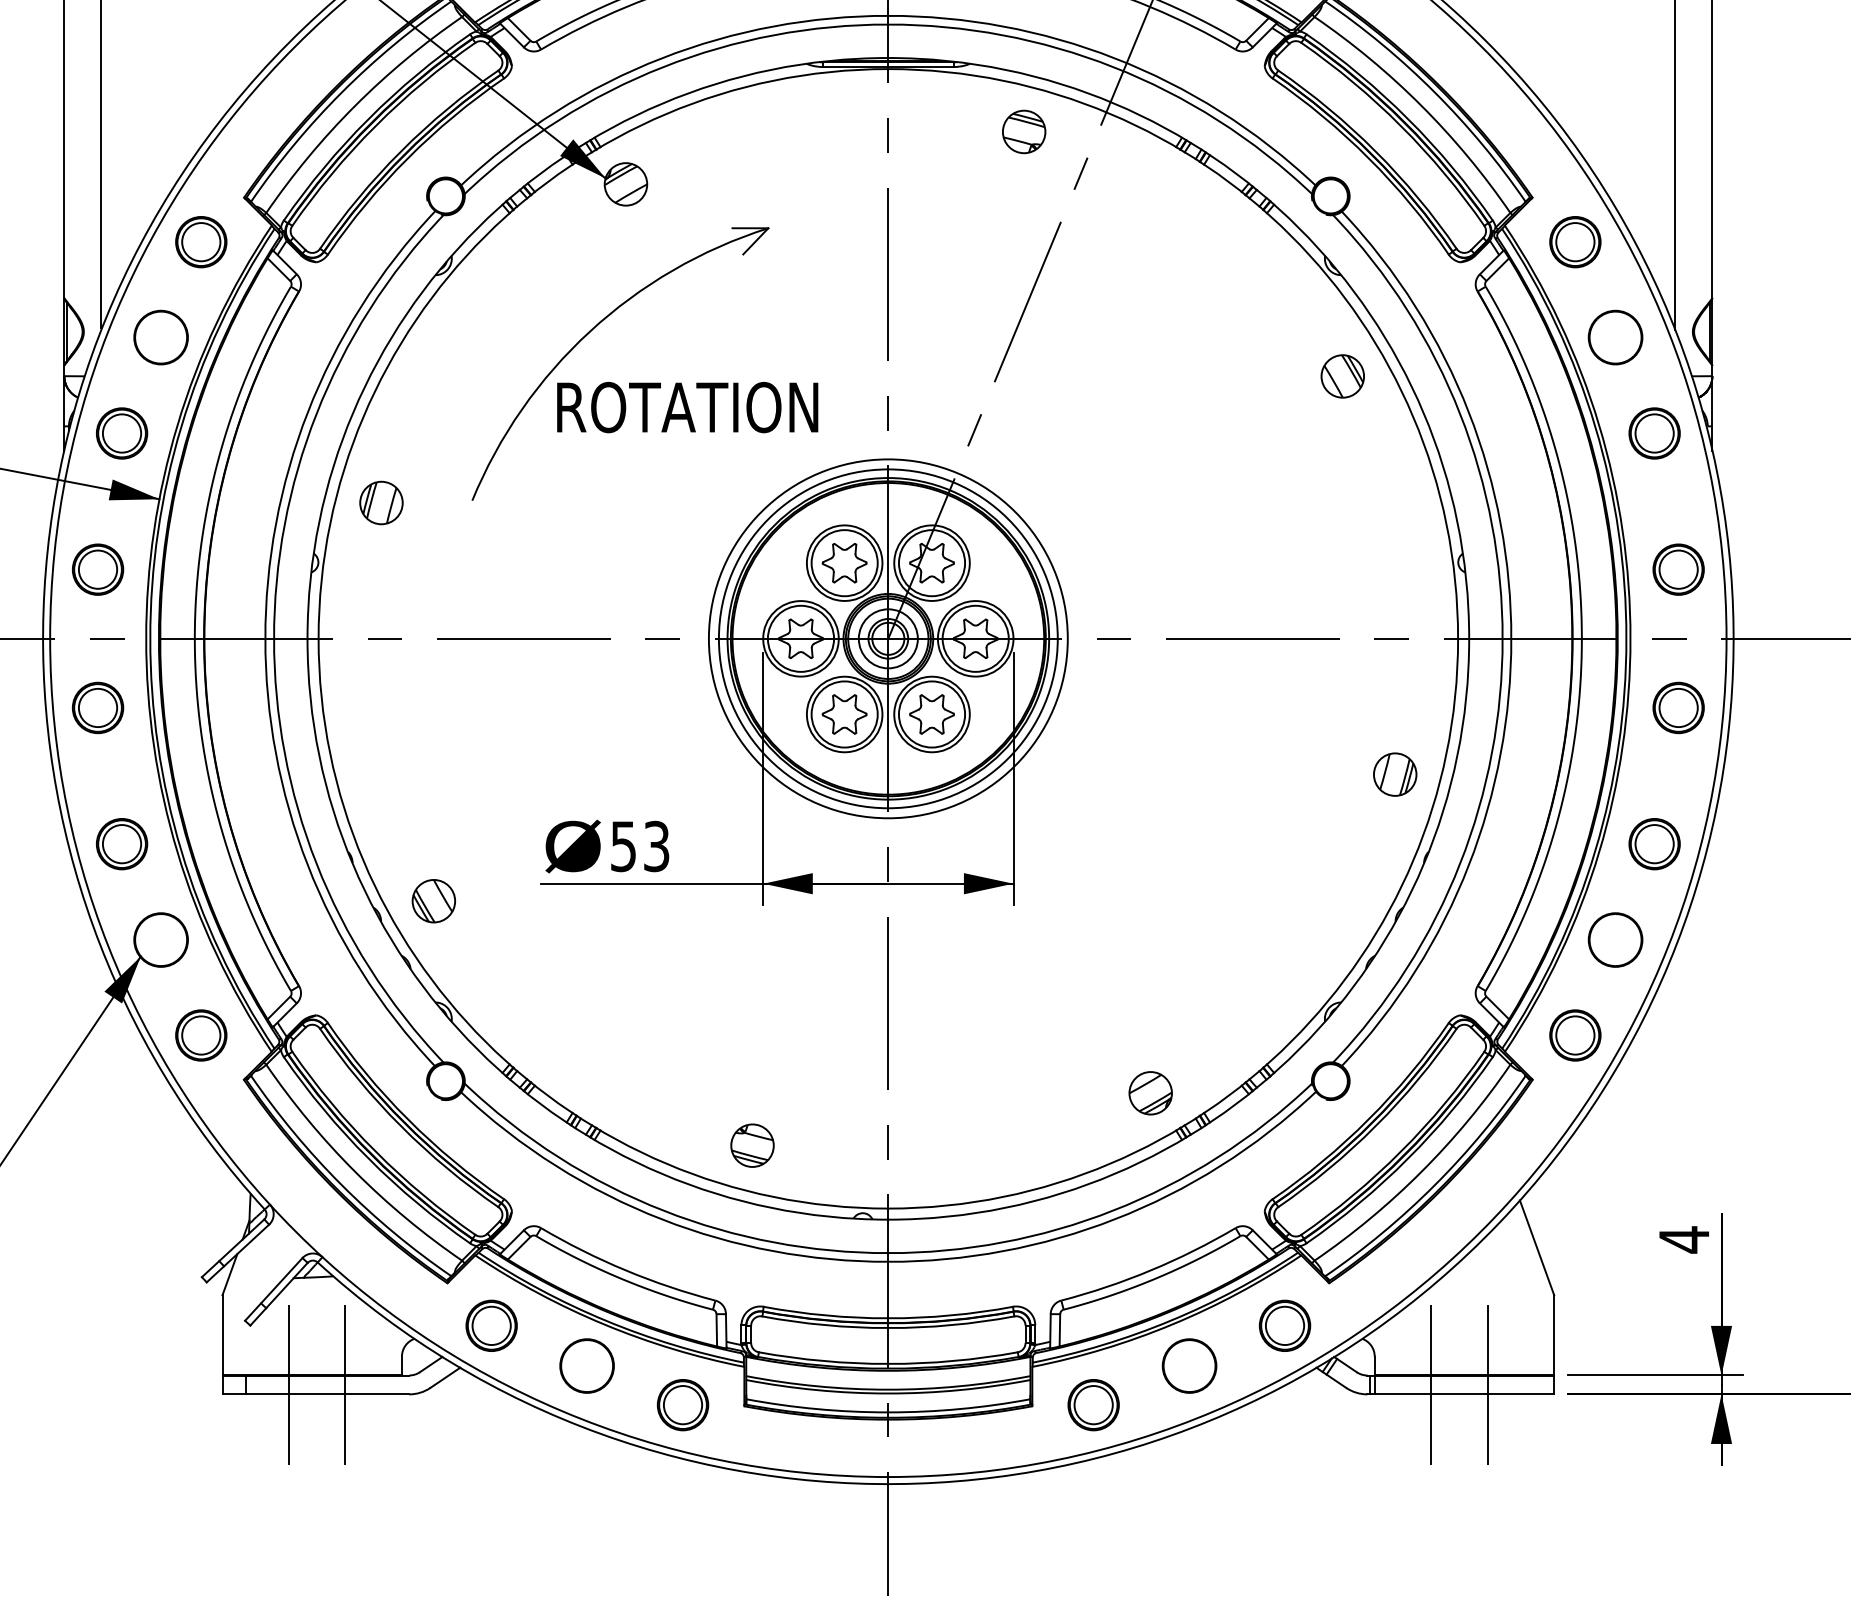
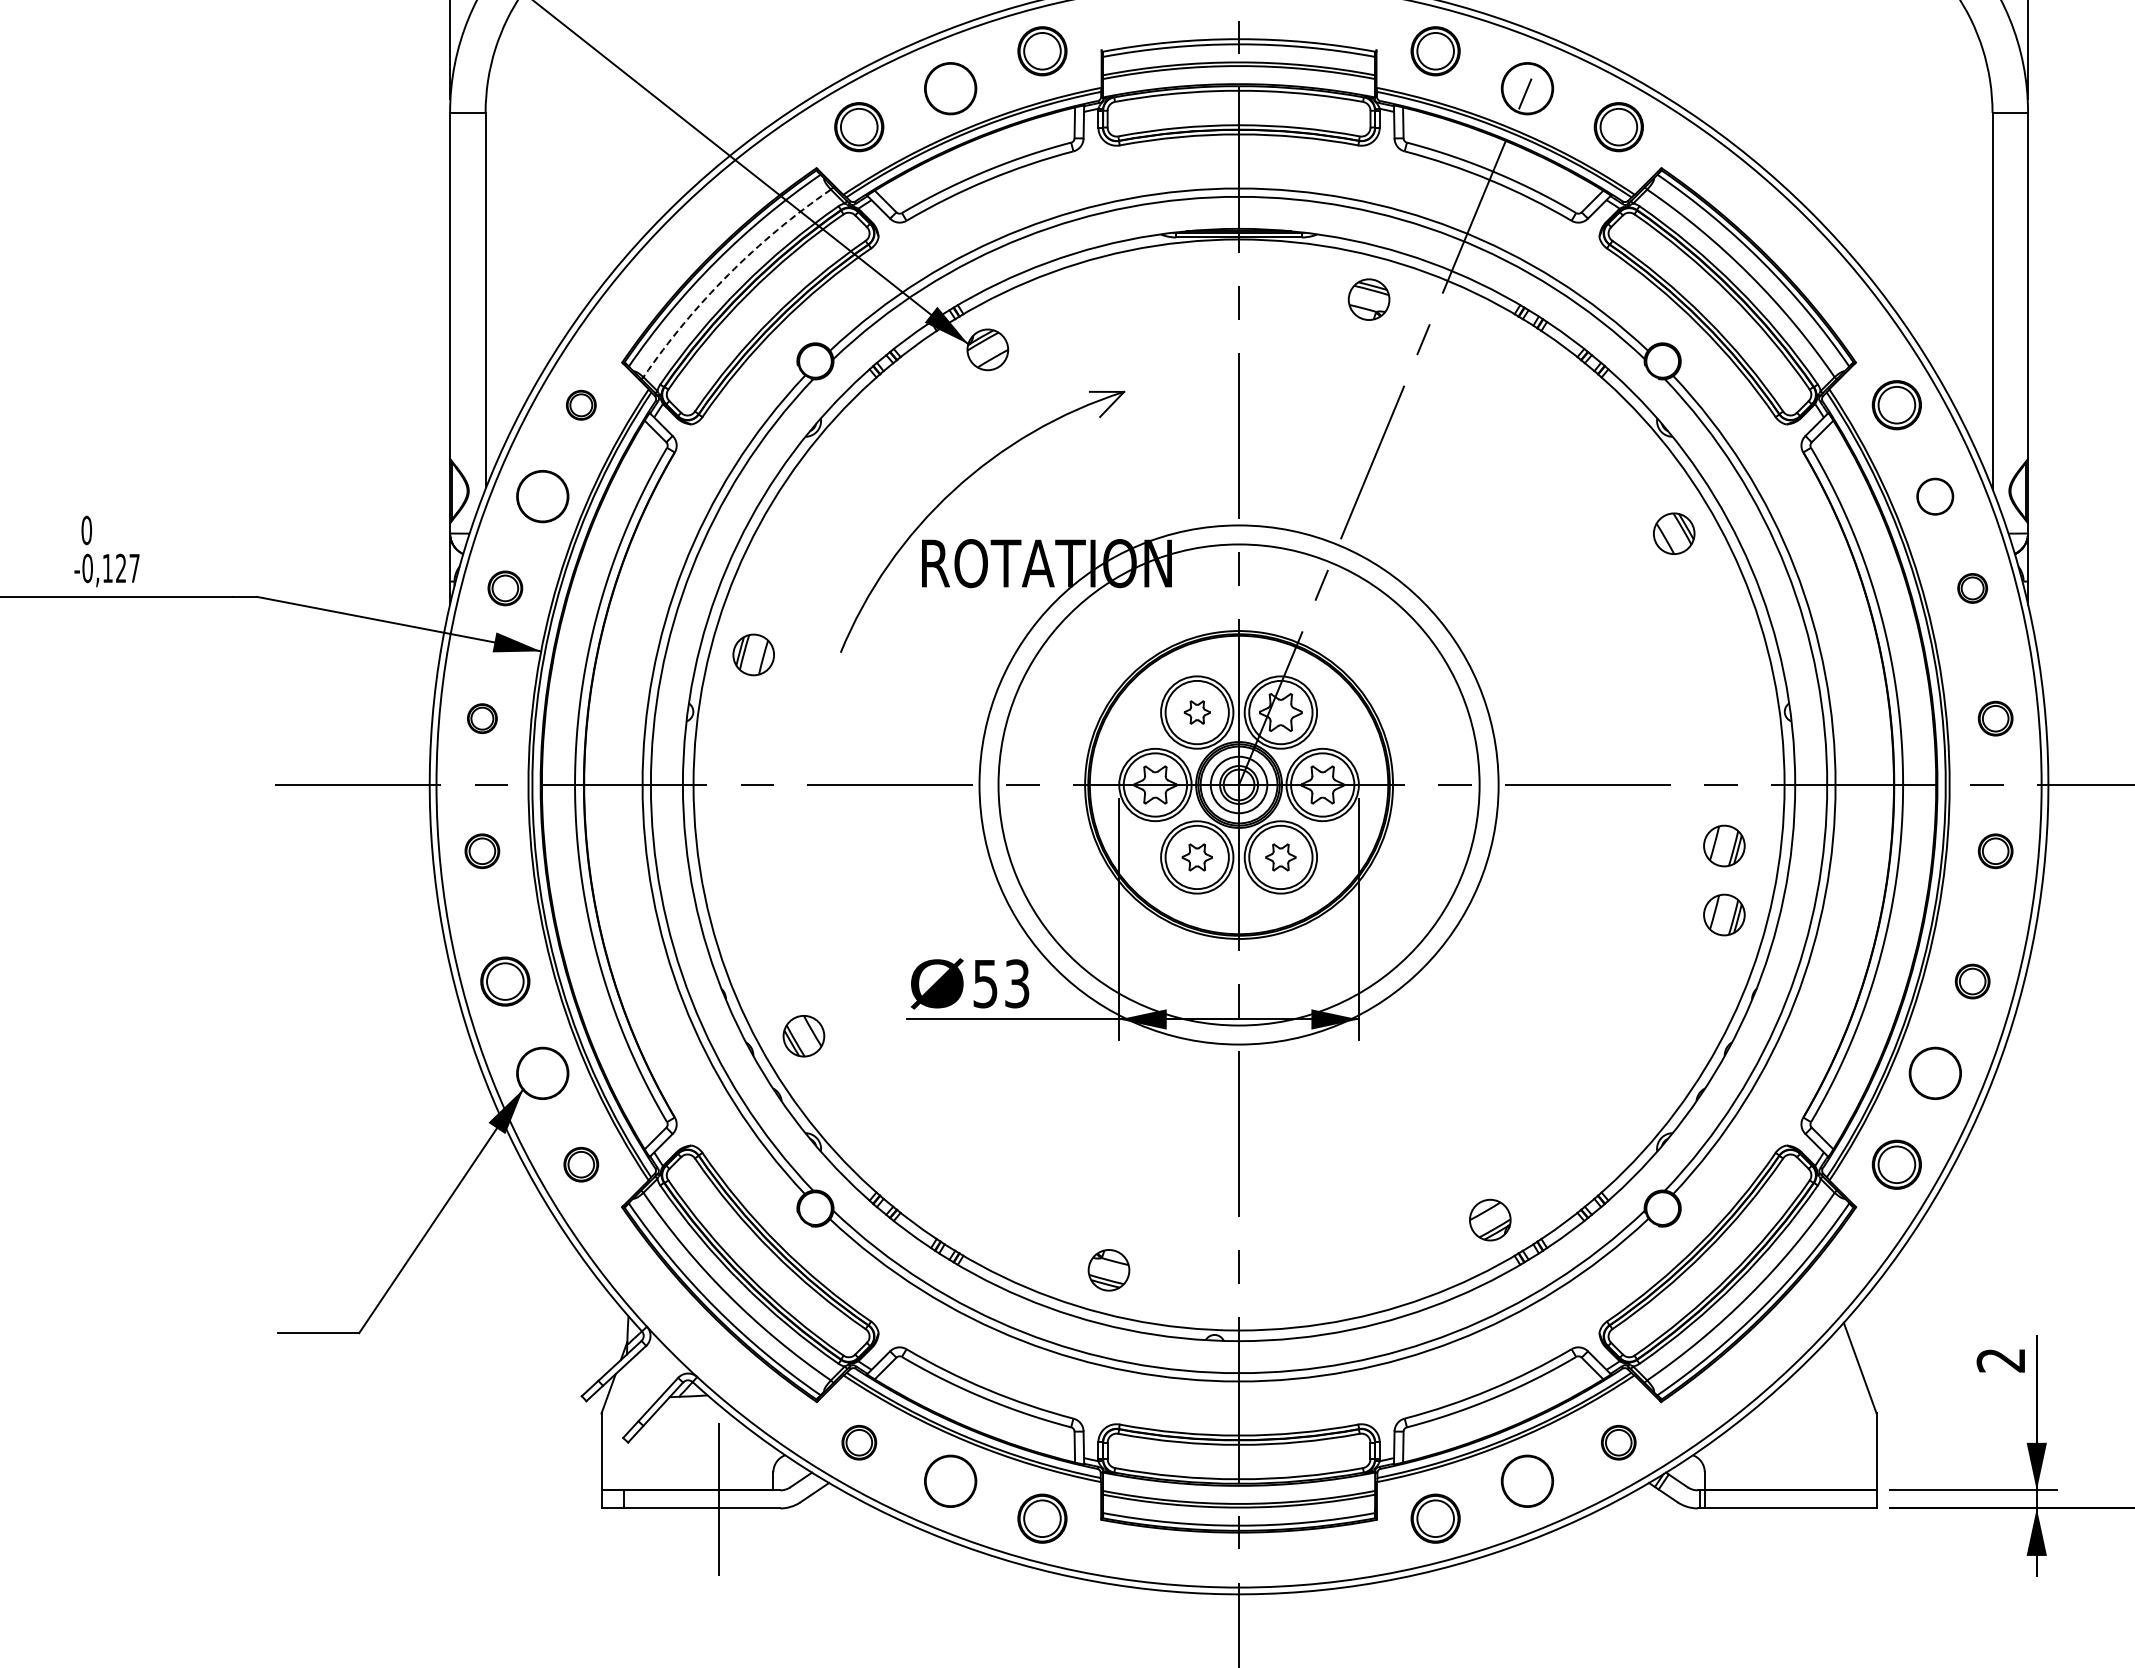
arc: (355, 105) -> (728, 274), solid -> dashed
part: (201, 242) -> (581, 405), size x0.6
circle: (1614, 337) -> (1934, 496), size x0.7
part: (122, 433) -> (505, 588), size x0.7
part: (1654, 433) -> (1972, 588), size x0.6
part: (844, 563) -> (1197, 712), size x0.6
part: (98, 569) -> (482, 718), size x0.6
part: (1678, 569) -> (1995, 718), size x0.7
circle: (887, 638) -> (1238, 784), size x1.4
circle: (887, 638) -> (1238, 784), size x1.6
part: (1395, 702) -> (1724, 845), added
part: (98, 708) -> (482, 851), size x0.7
part: (1678, 708) -> (1995, 851), size x0.7
part: (844, 714) -> (1197, 857), size x0.7
part: (931, 714) -> (1280, 857), size x0.7
part: (1654, 844) -> (1972, 981), size x0.7
part: (201, 1035) -> (581, 1164), size x0.7
text: (1683, 1239) -> (2000, 1360), 4 -> 2
part: (491, 1325) -> (859, 1442), size x0.7
part: (1284, 1325) -> (1618, 1442), size x0.7
line: (288, 1385) -> (664, 1499), removed
line: (1431, 1385) -> (1759, 1499), removed
line: (1488, 1385) -> (1813, 1499), removed

